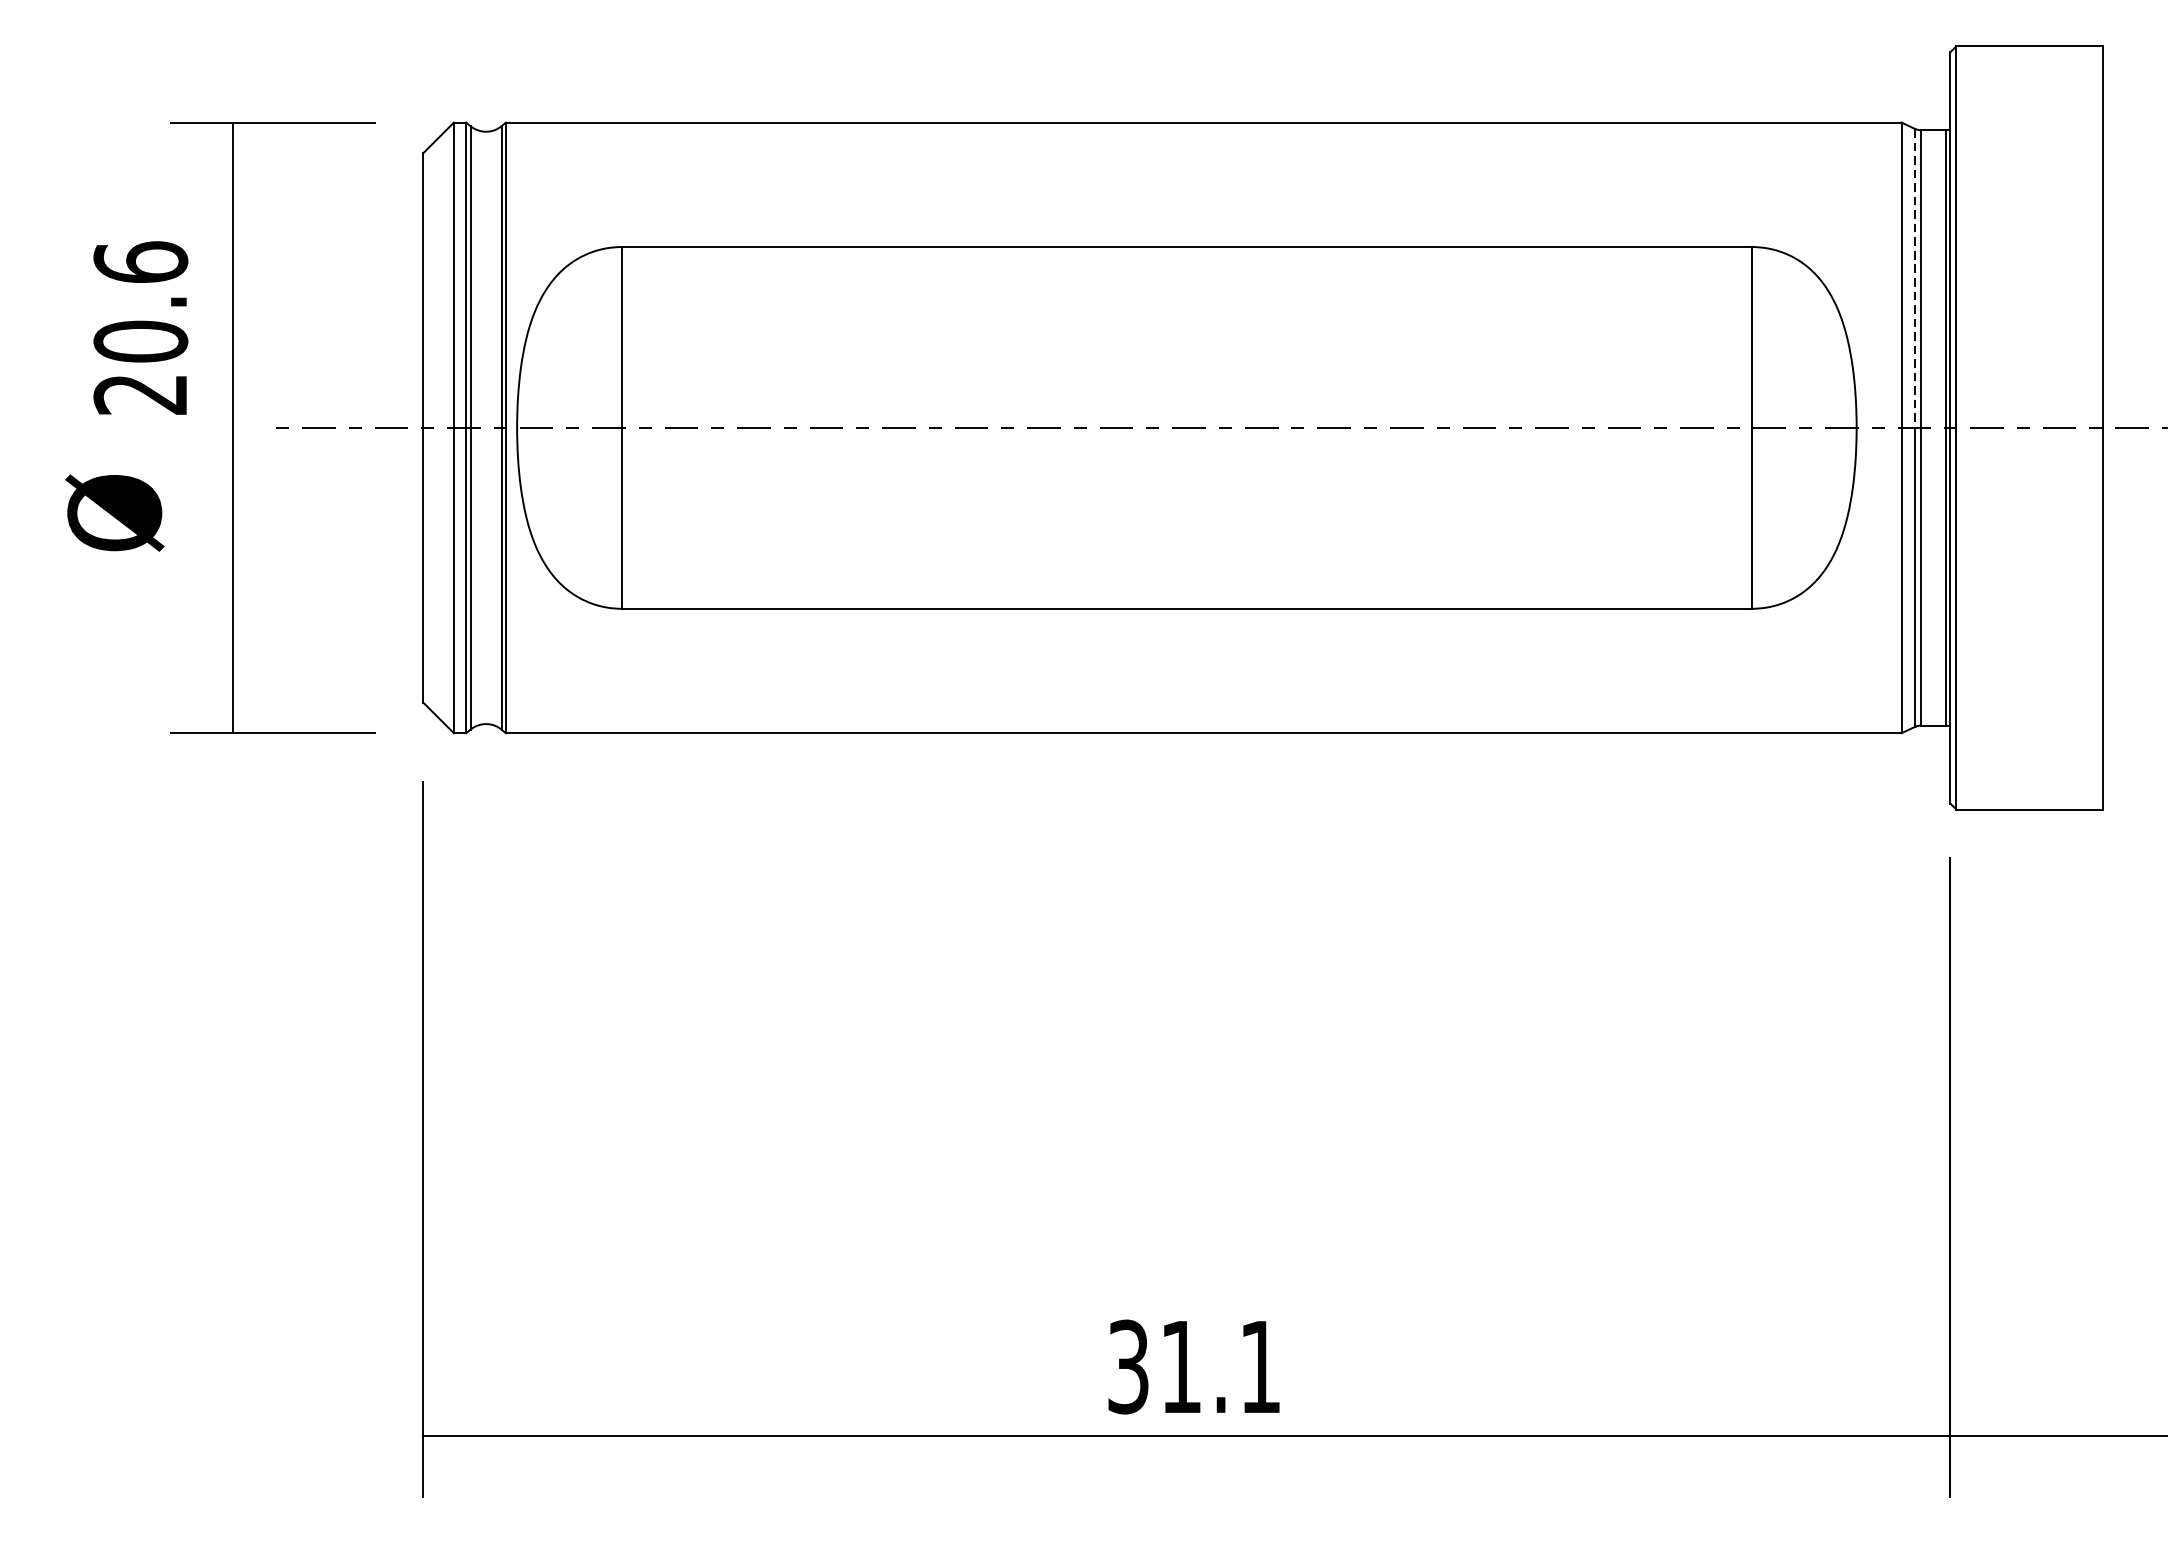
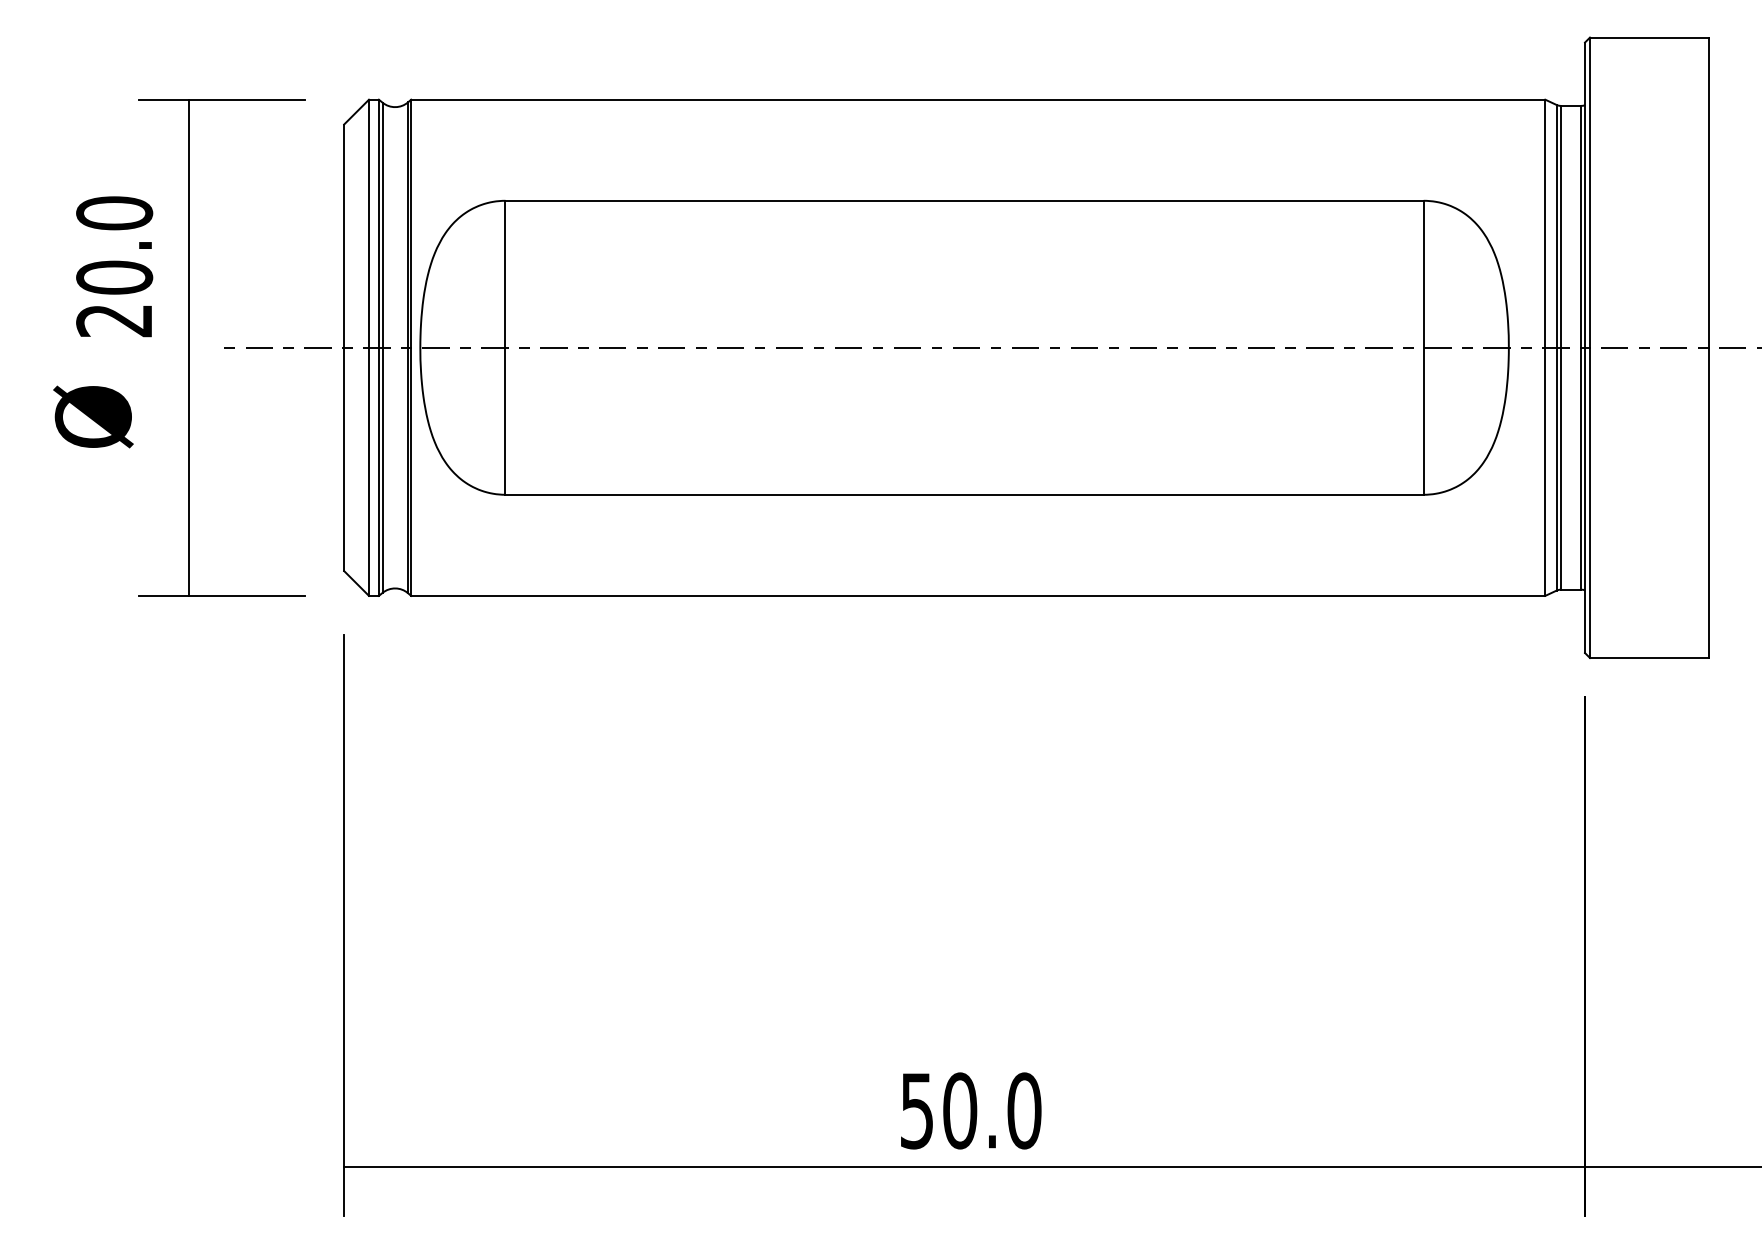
text: (140, 262) -> (114, 213), 20.6 -> 20.0
line: (1915, 278) -> (1556, 226), dashed -> solid
text: (1195, 1366) -> (971, 1110), 31.1 -> 50.0

